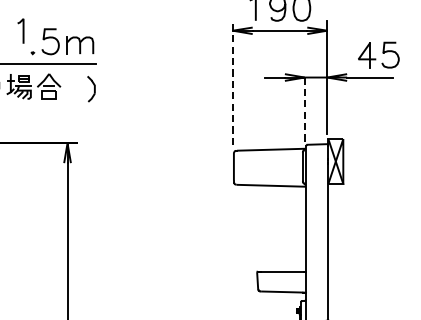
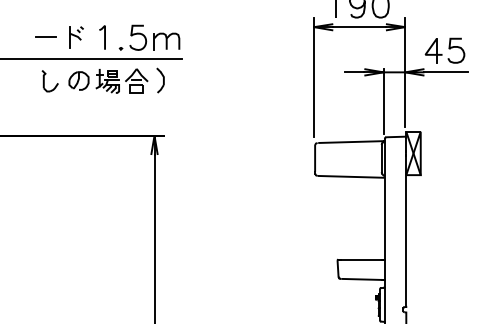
line: (22, 31) -> (104, 37), moved
part: (378, 54) -> (444, 50), moved
line: (233, 82) -> (314, 77), dashed -> solid
part: (91, 89) -> (160, 80), moved
line: (304, 107) -> (383, 101), dashed -> solid

